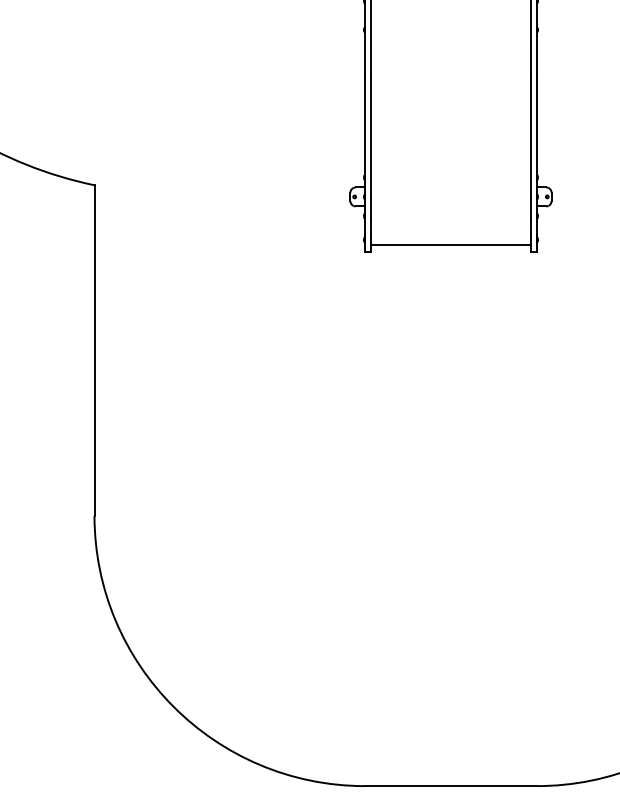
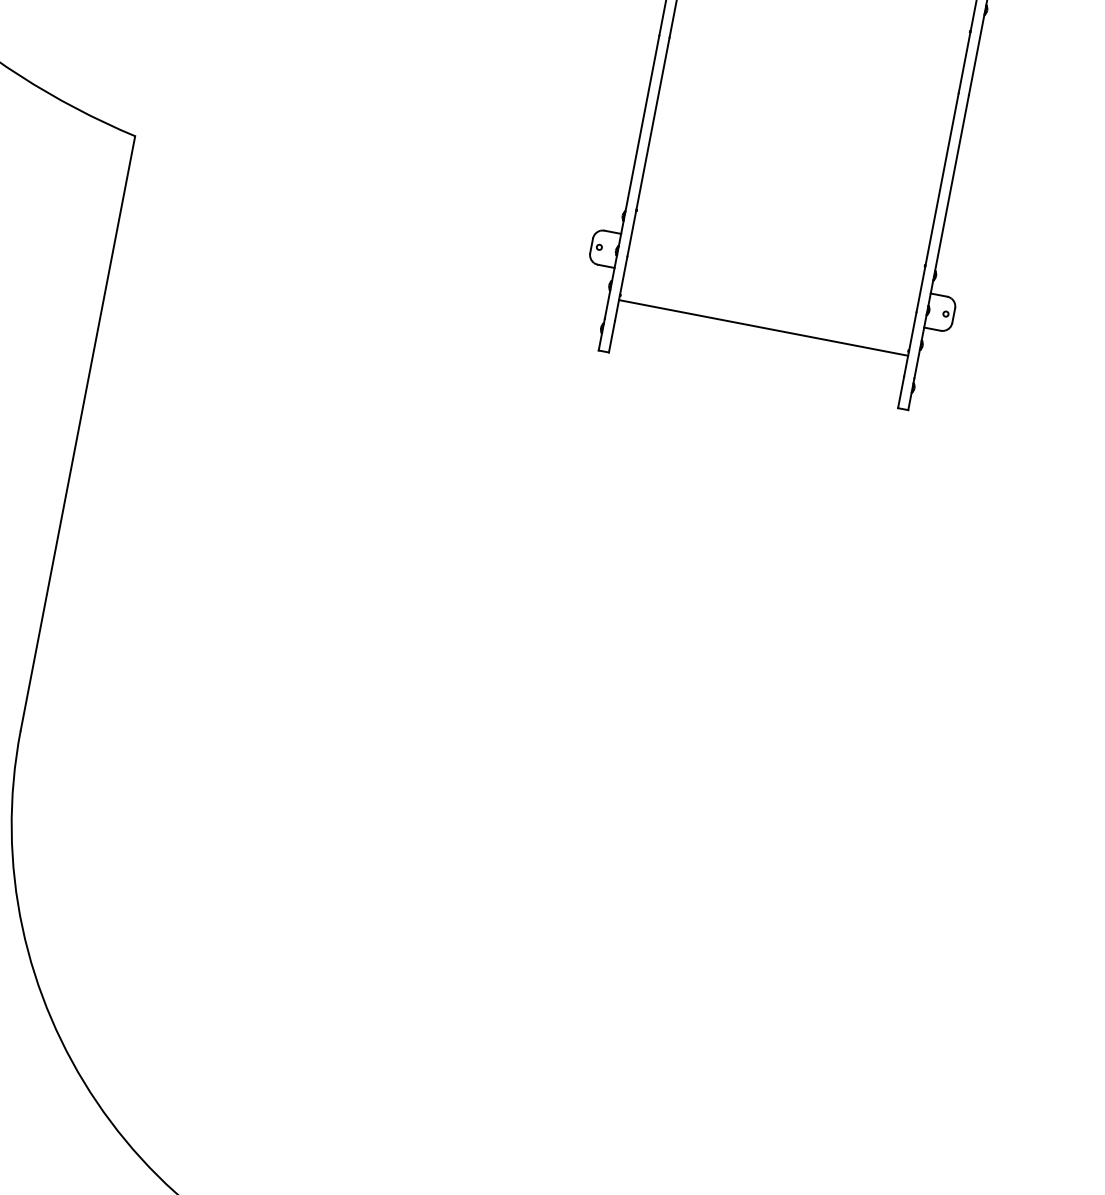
line: (450, 245) -> (762, 328), moved

